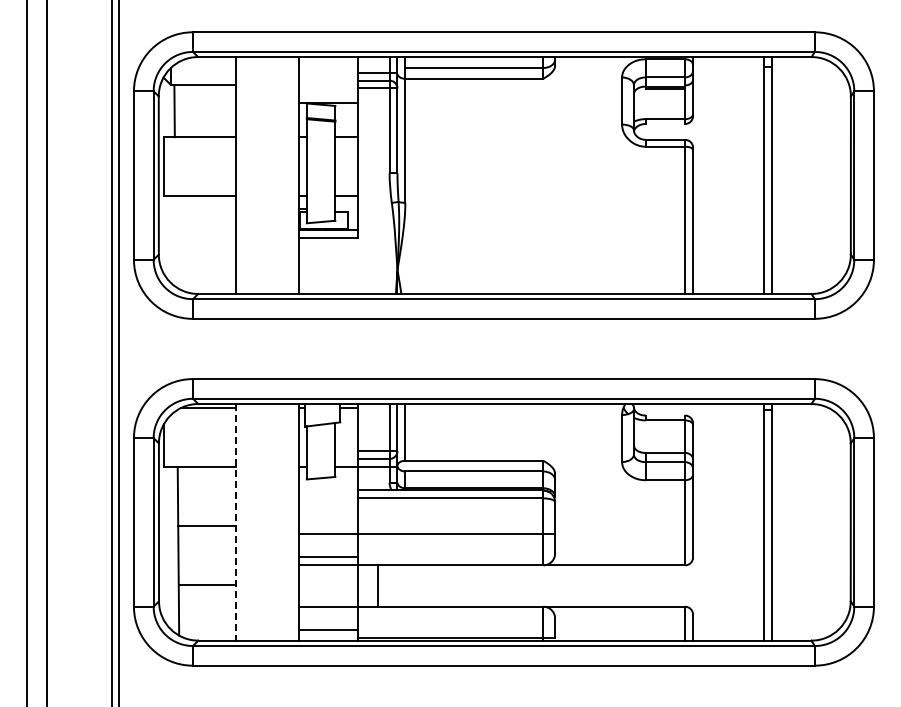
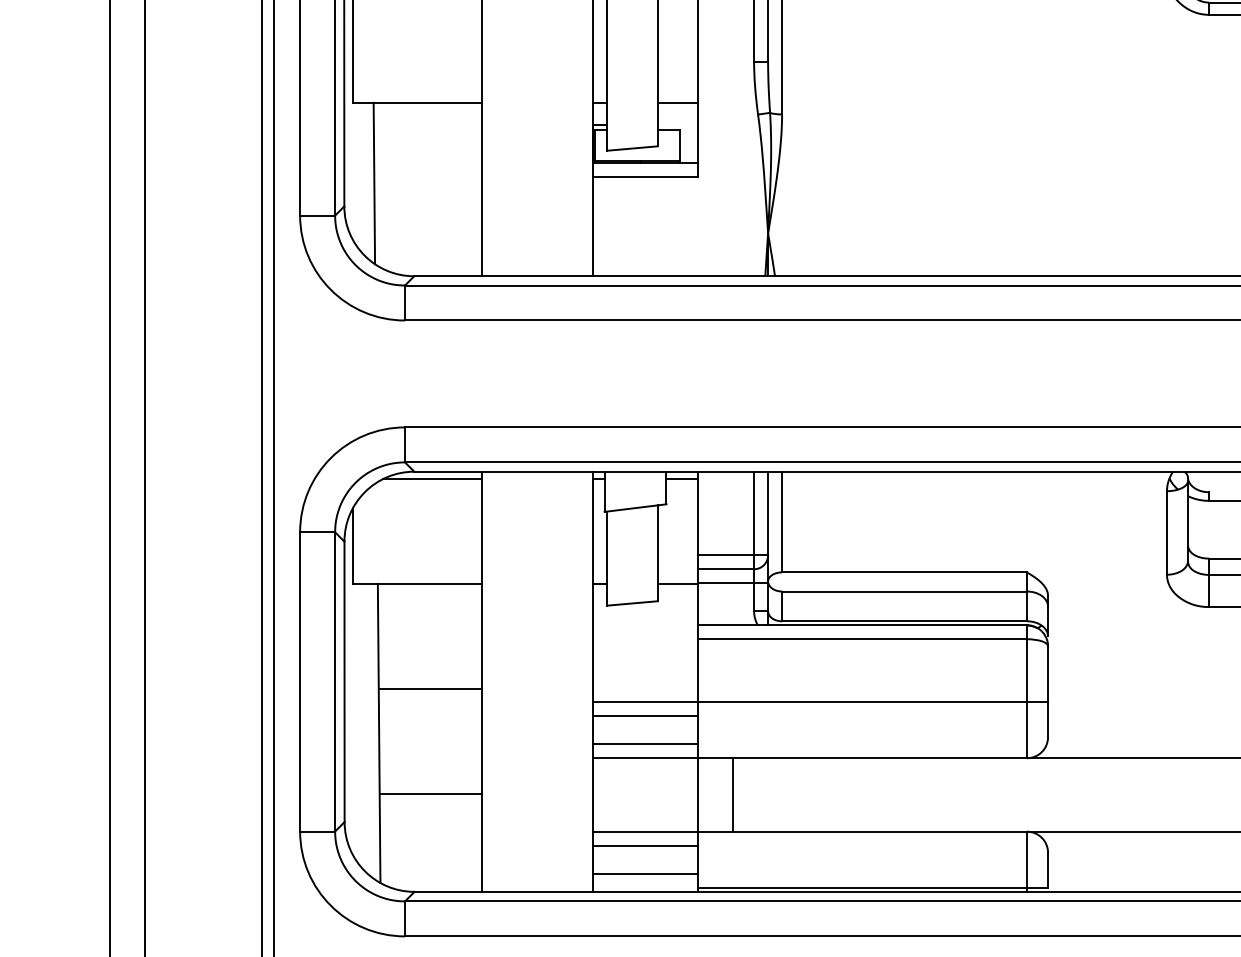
line: (175, 241) -> (373, 183), added
line: (236, 522) -> (482, 682), dashed -> solid
line: (328, 541) -> (645, 715), added
line: (328, 614) -> (645, 845), added

